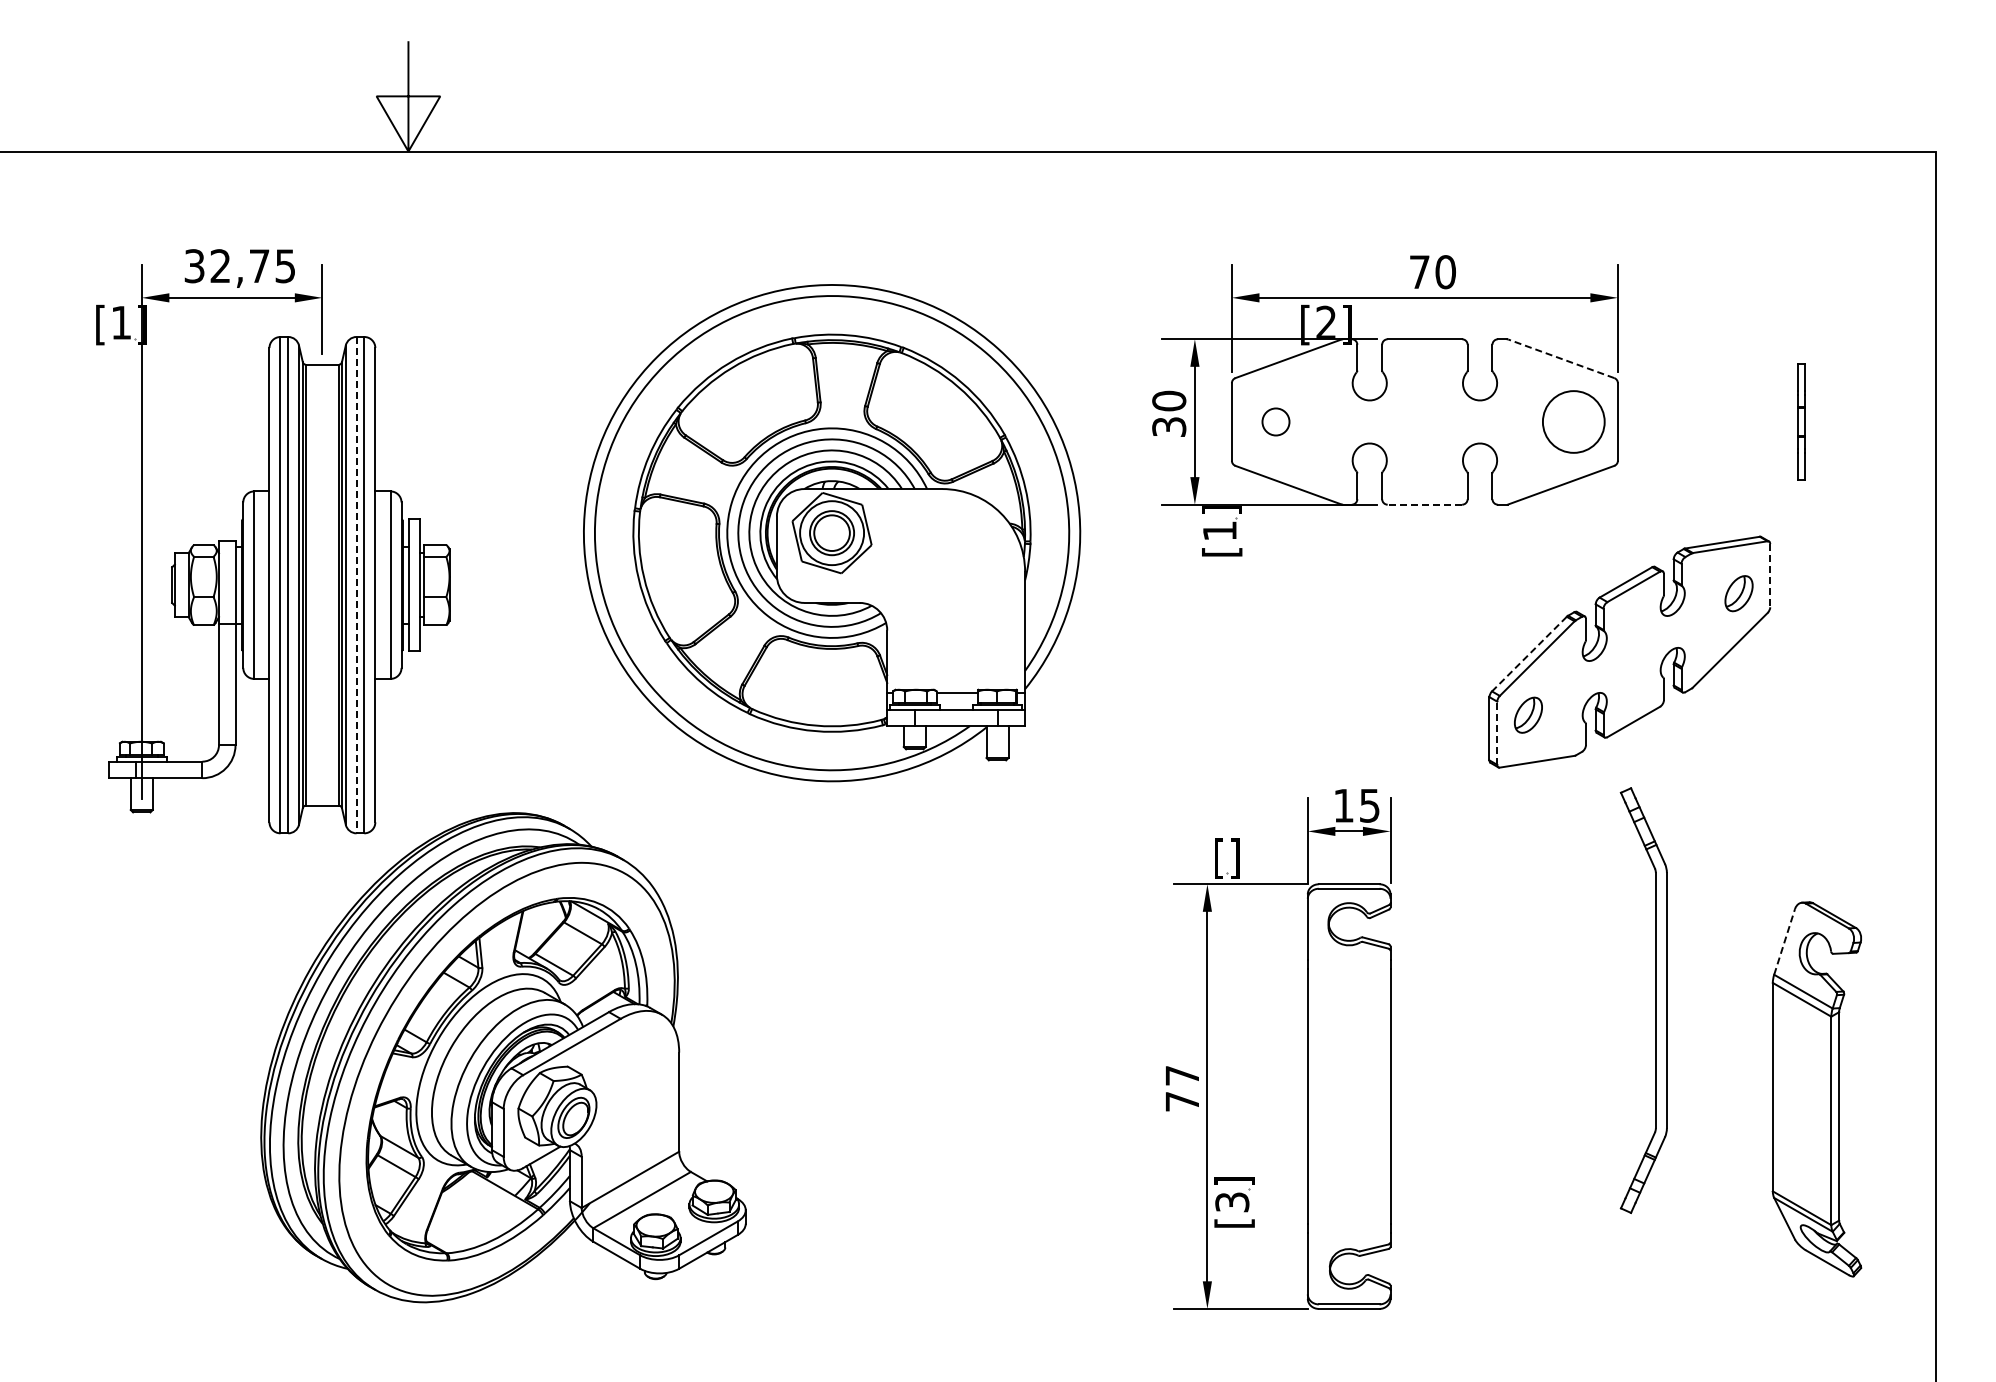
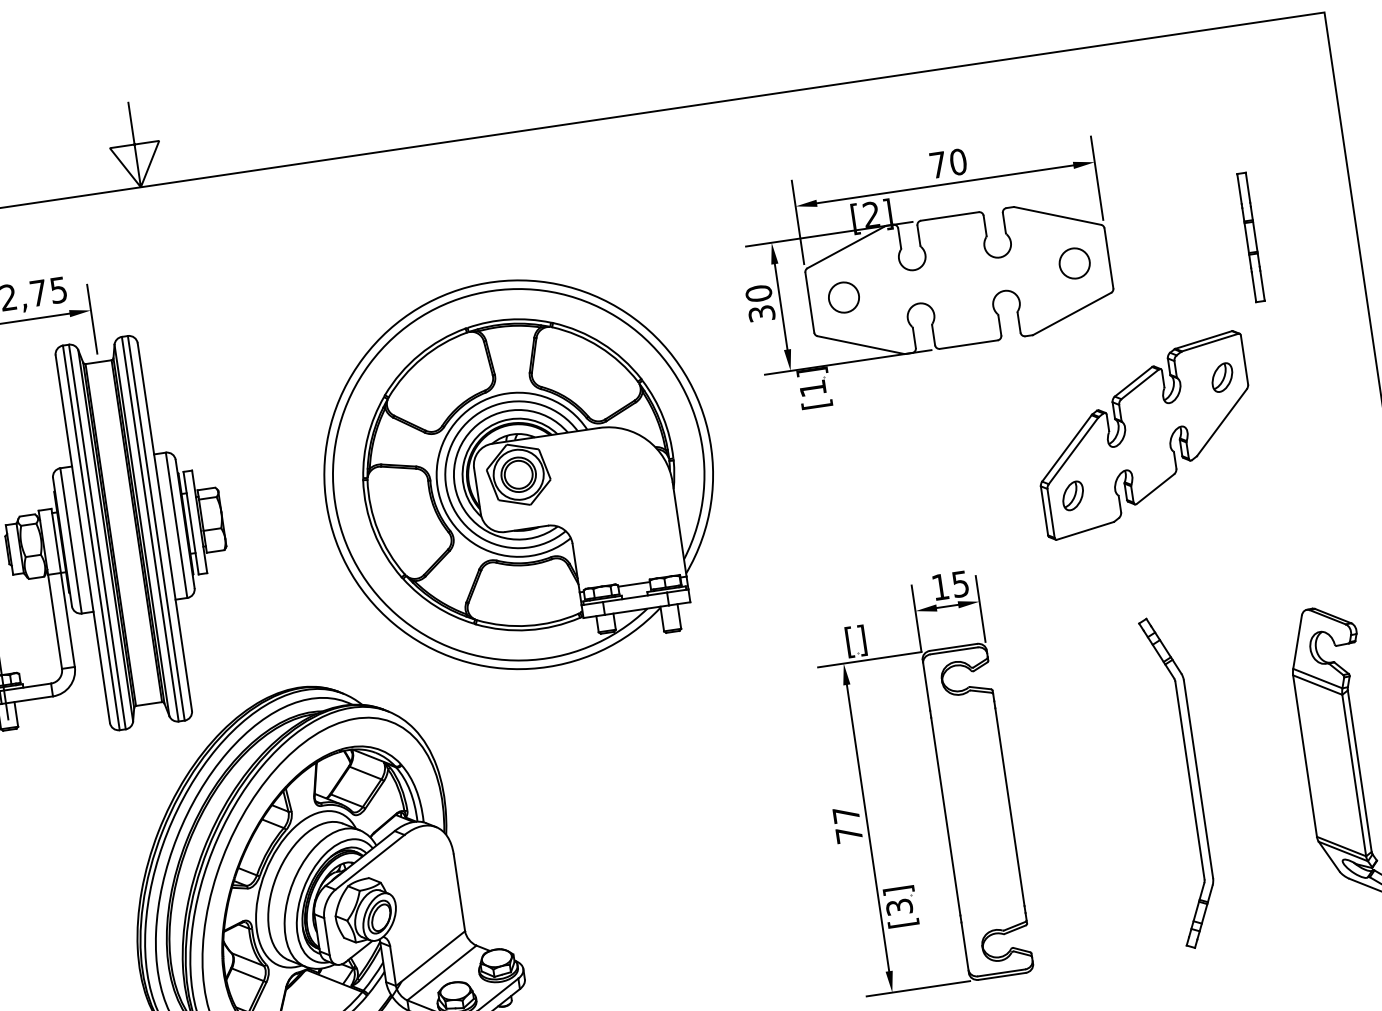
line: (1560, 358) -> (1057, 215), dashed -> solid
circle: (1275, 421) -> (843, 297), size x1.43
circle: (1573, 421) -> (1074, 263), size x0.62
part: (1801, 421) -> (1251, 237), size x1.43
line: (1424, 504) -> (968, 344), dashed -> solid
part: (832, 533) -> (519, 475), moved
line: (1770, 575) -> (1244, 359), dashed -> solid
line: (356, 585) -> (150, 529), dashed -> solid
line: (1529, 654) -> (1067, 448), dashed -> solid
line: (1497, 733) -> (1051, 513), dashed -> solid
line: (1784, 941) -> (1297, 641), dashed -> solid
part: (1655, 1000) -> (1189, 780), moved

